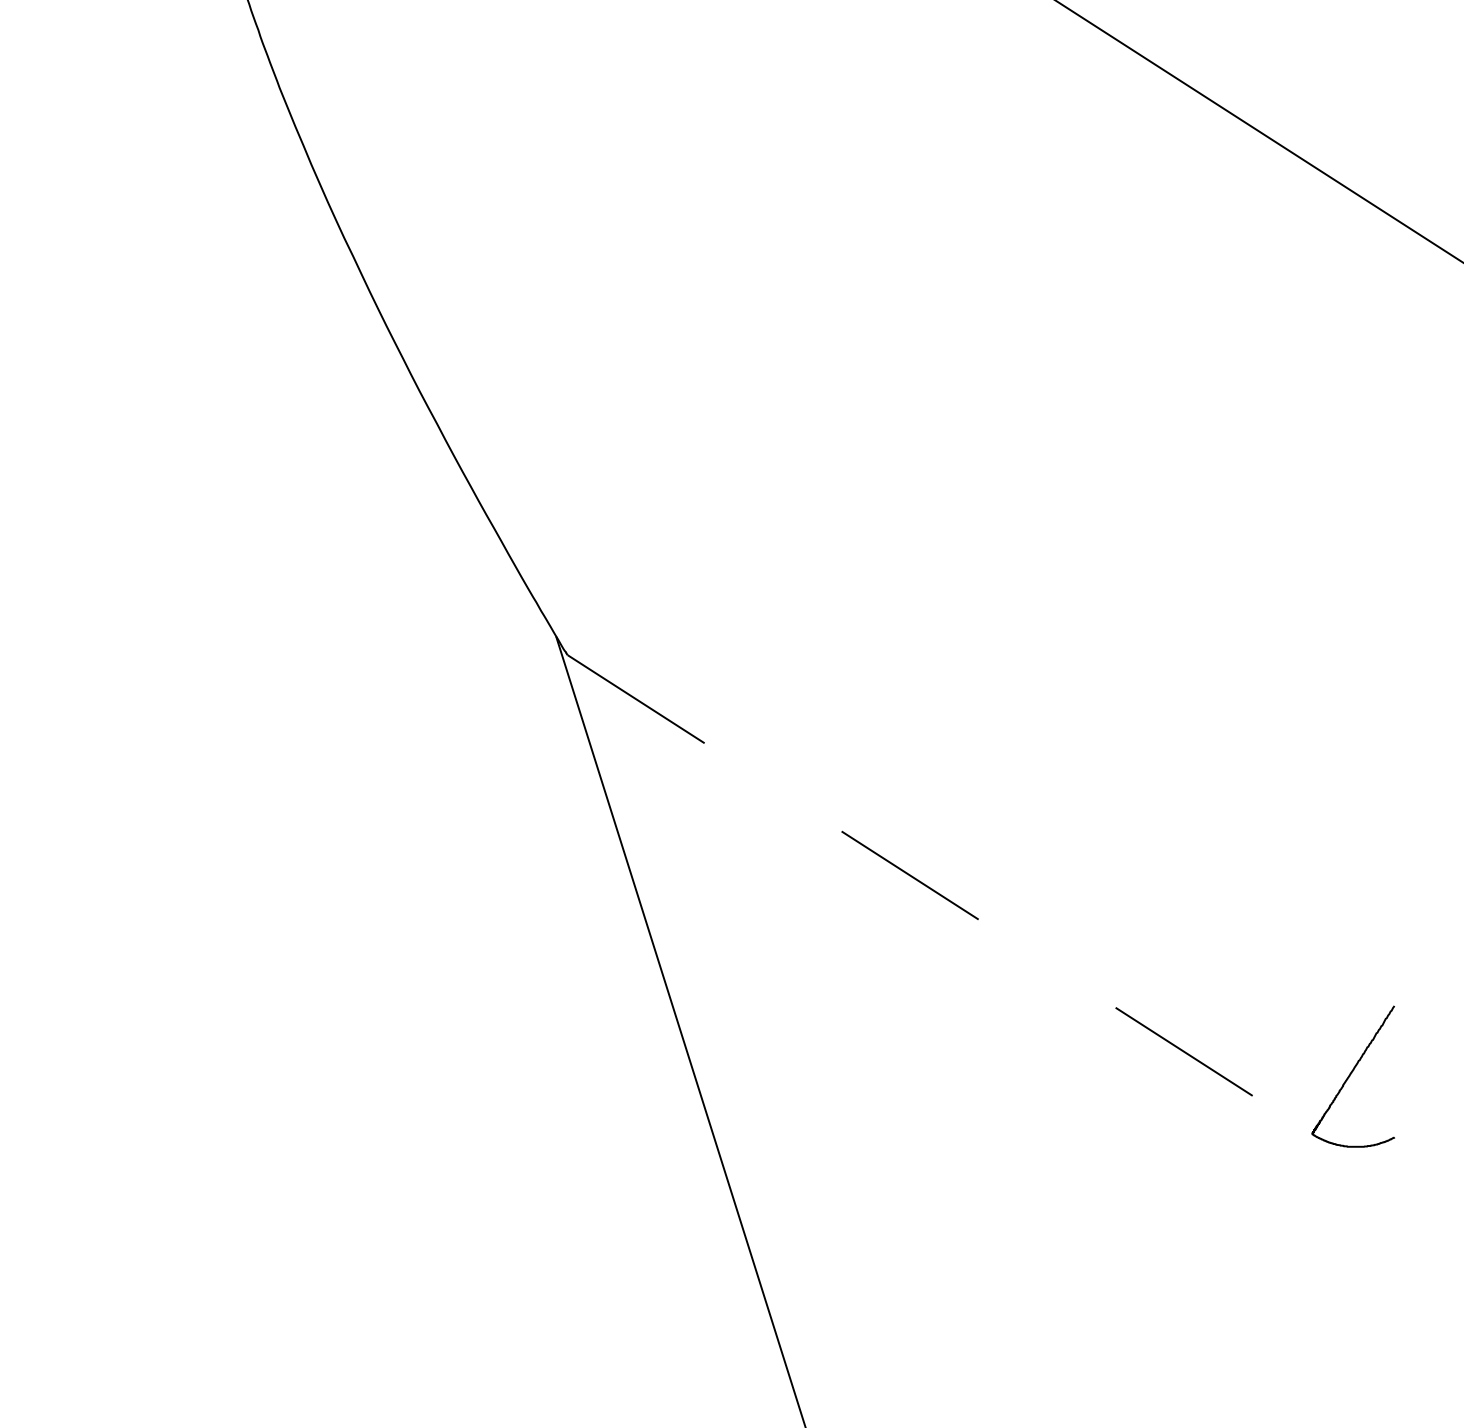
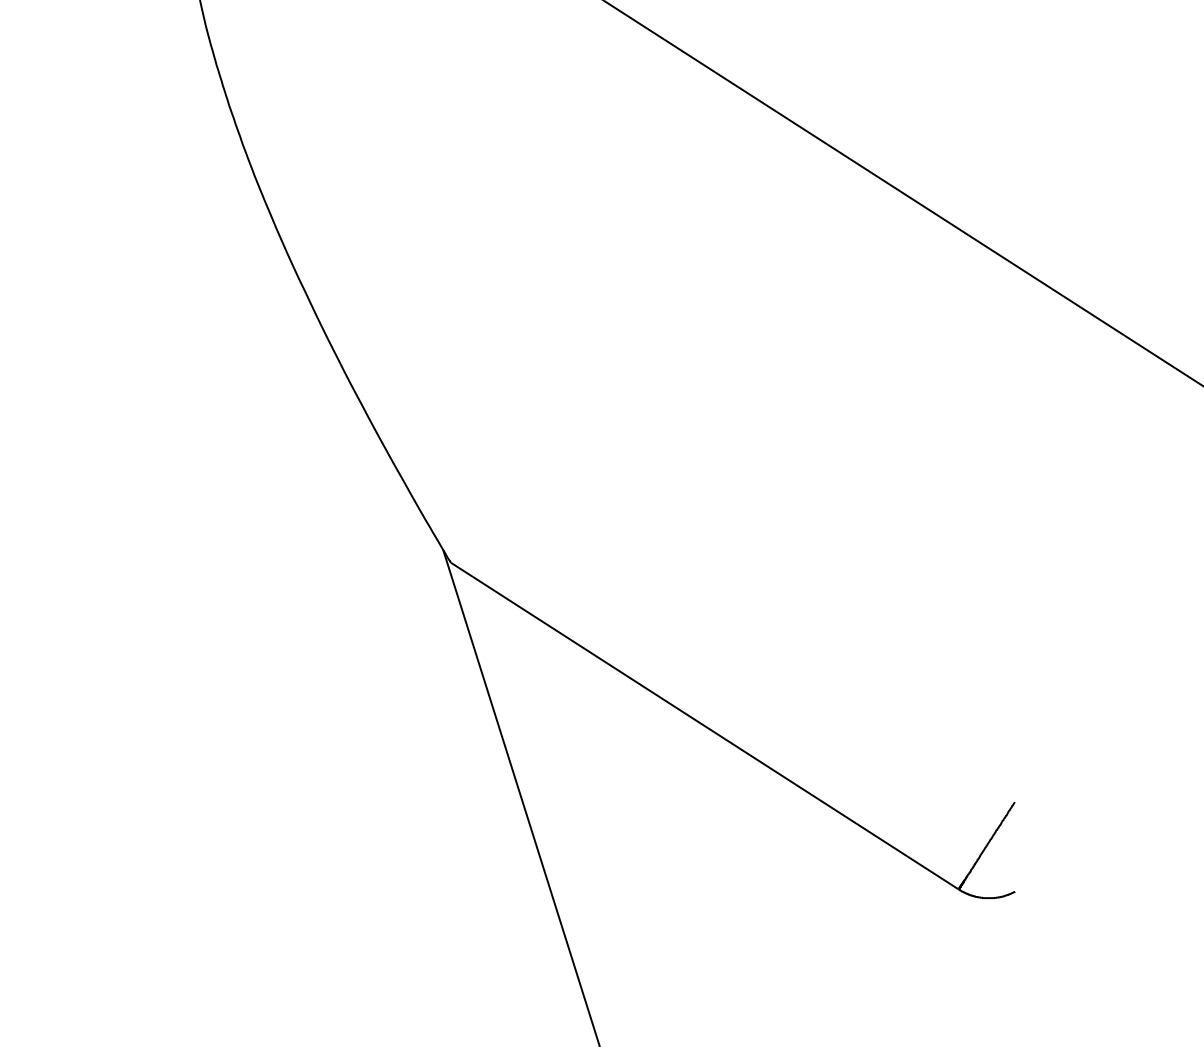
line: (939, 895) -> (704, 726), dashed -> solid

